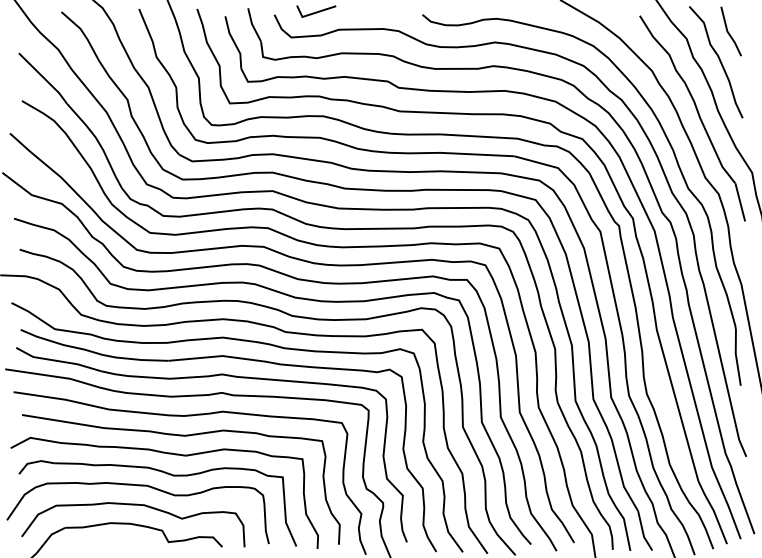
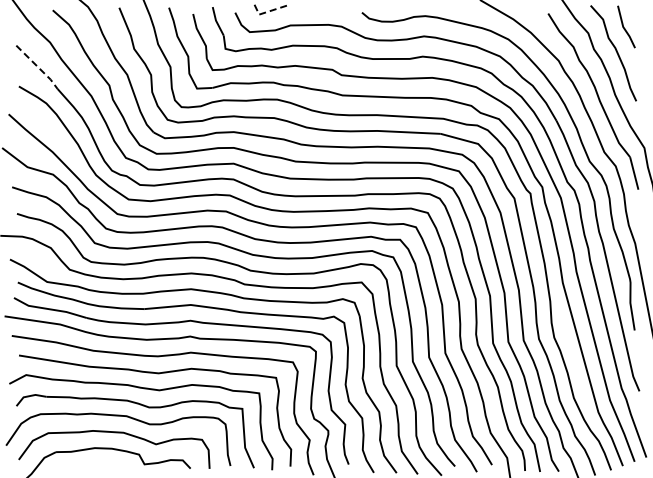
line: (313, 13) -> (268, 11), solid -> dashed
line: (44, 78) -> (38, 67), solid -> dashed

